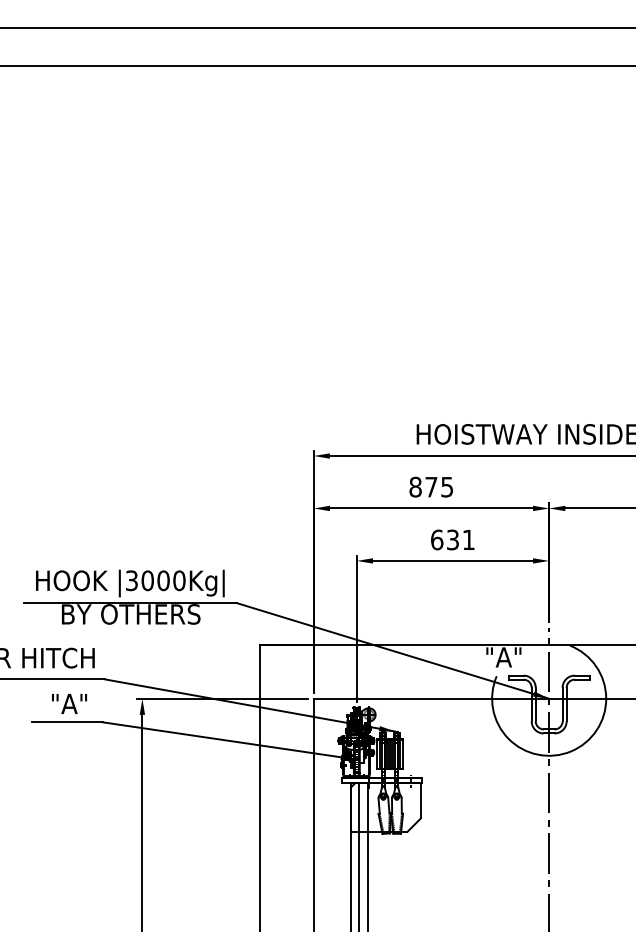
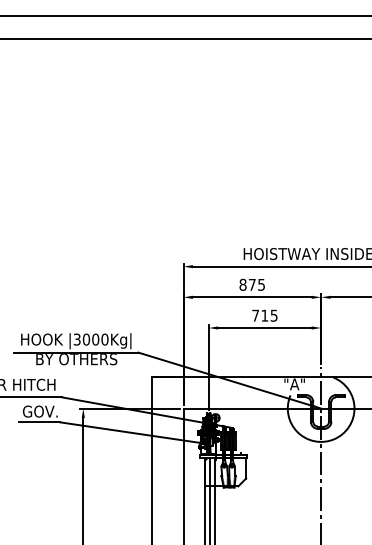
text: (452, 539) -> (264, 315), 631 -> 715
text: (69, 703) -> (40, 411), "A" -> GOV.

